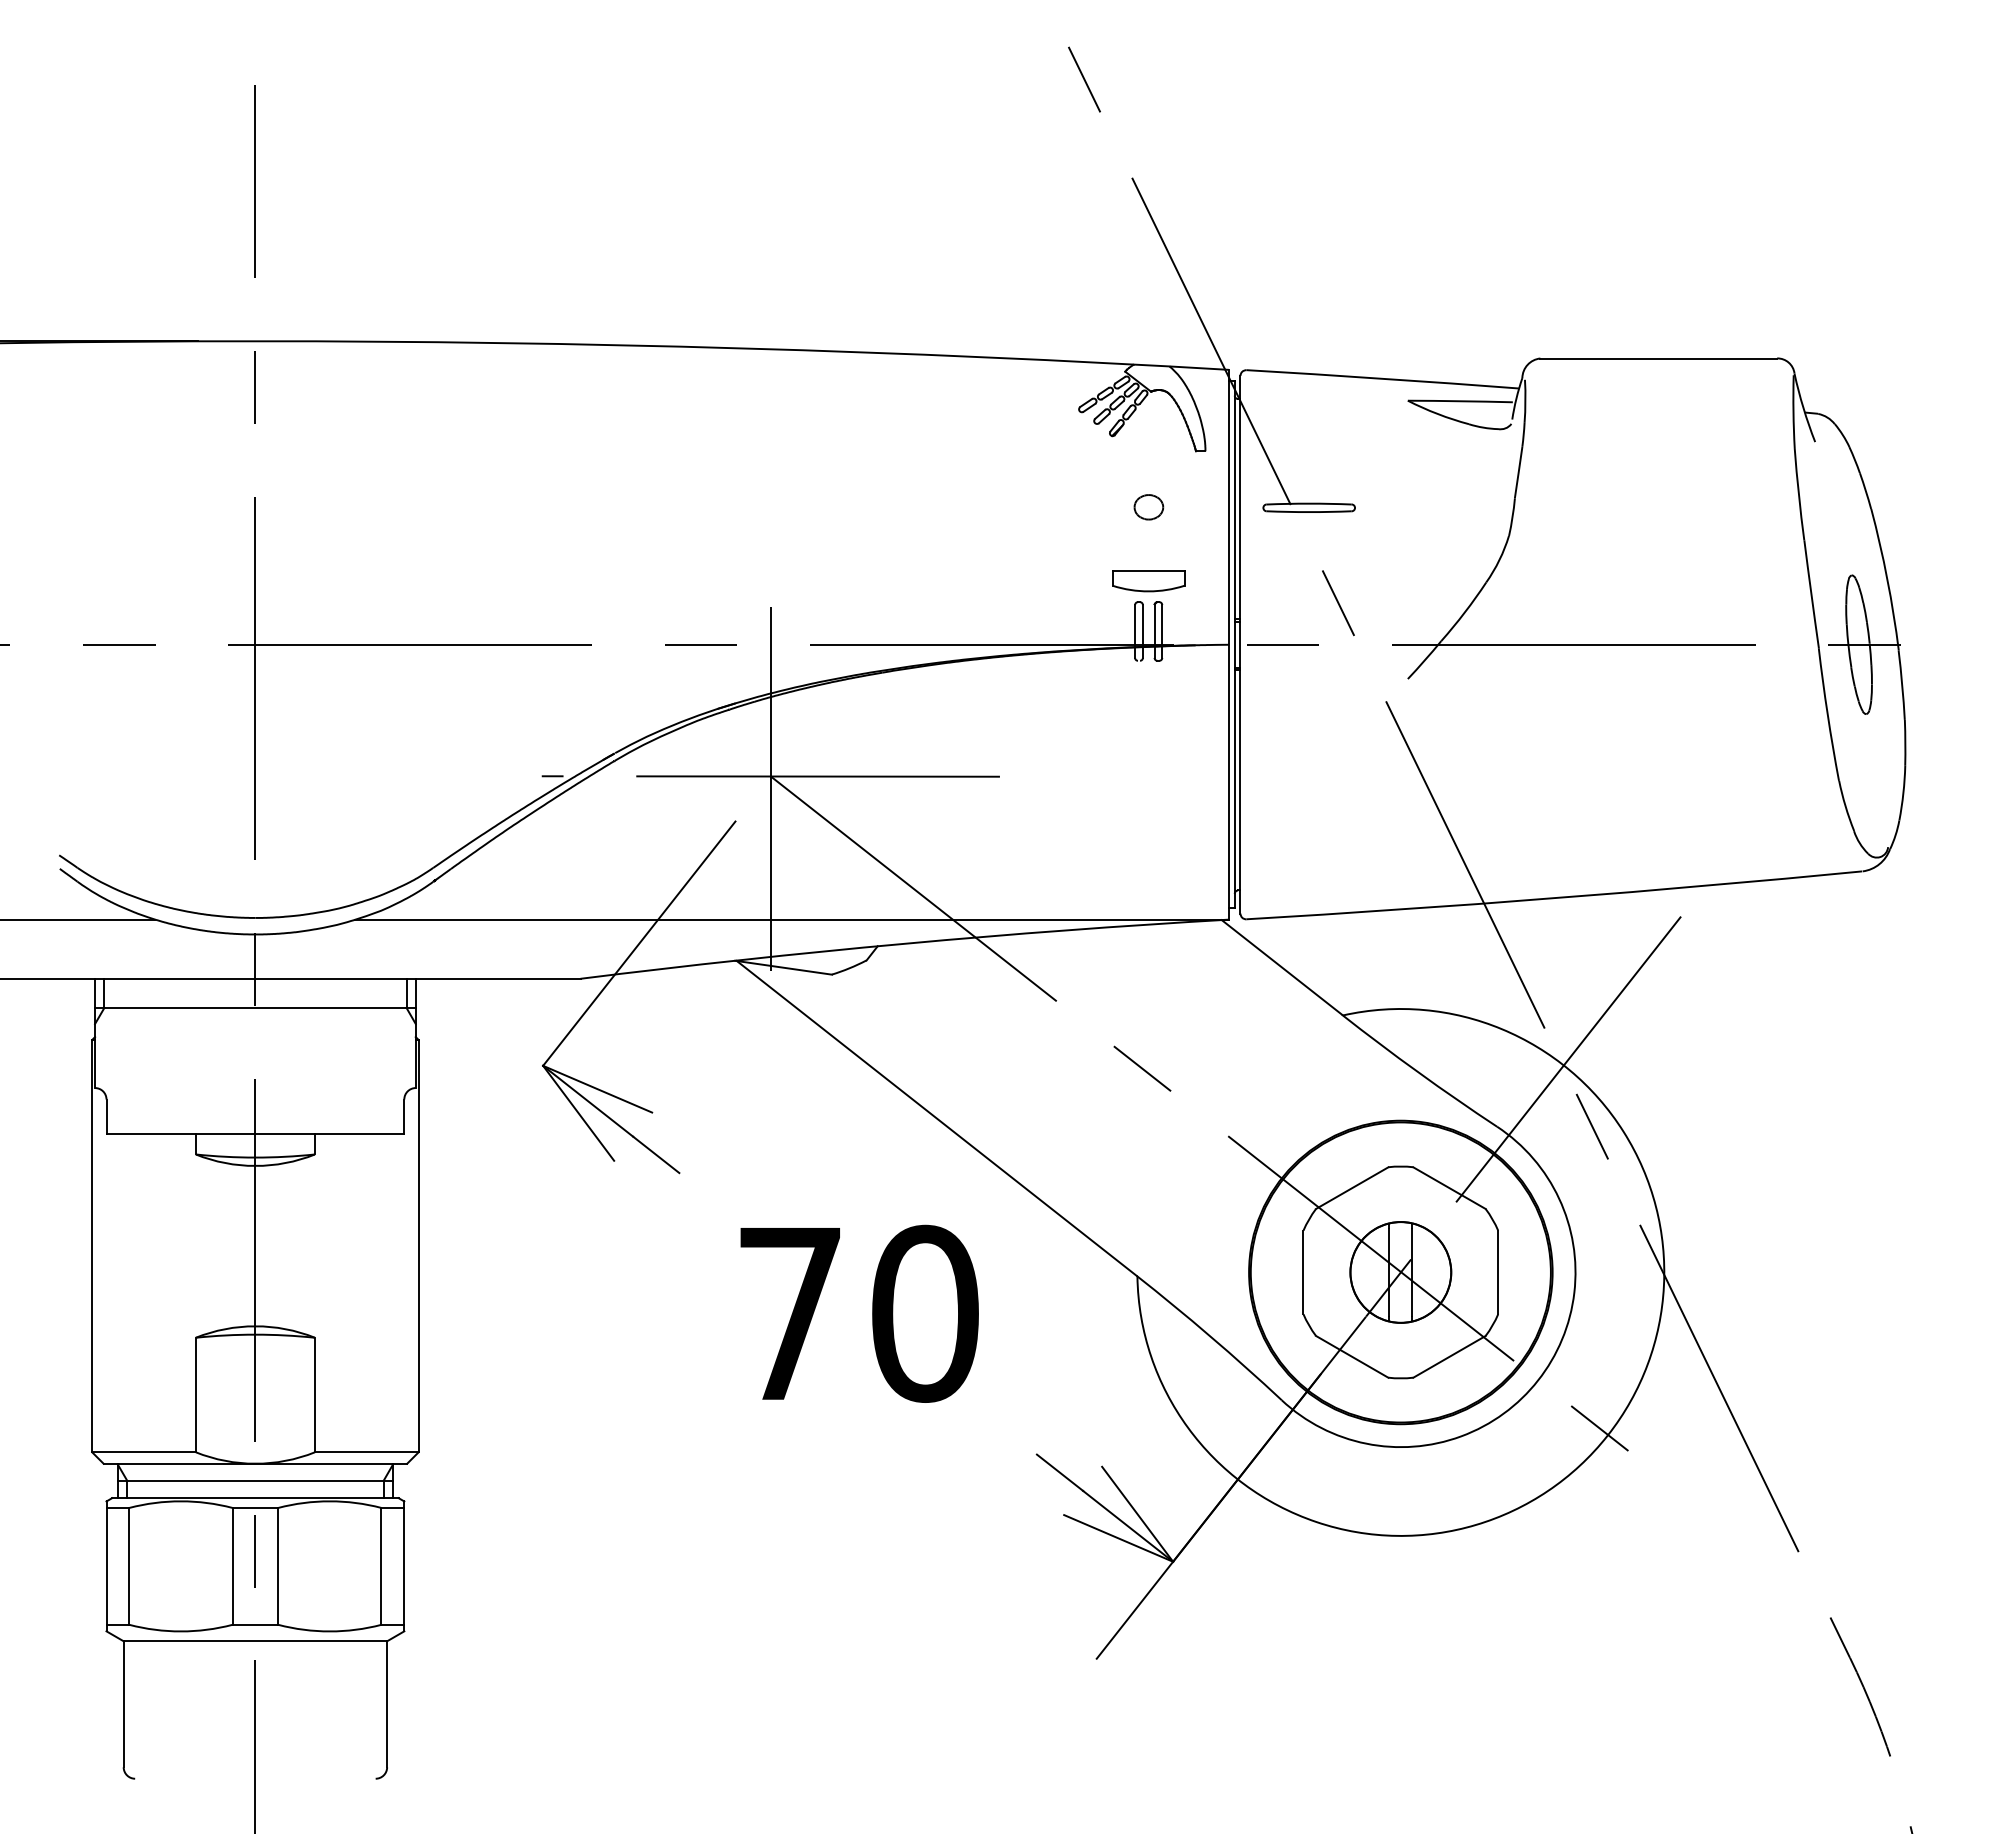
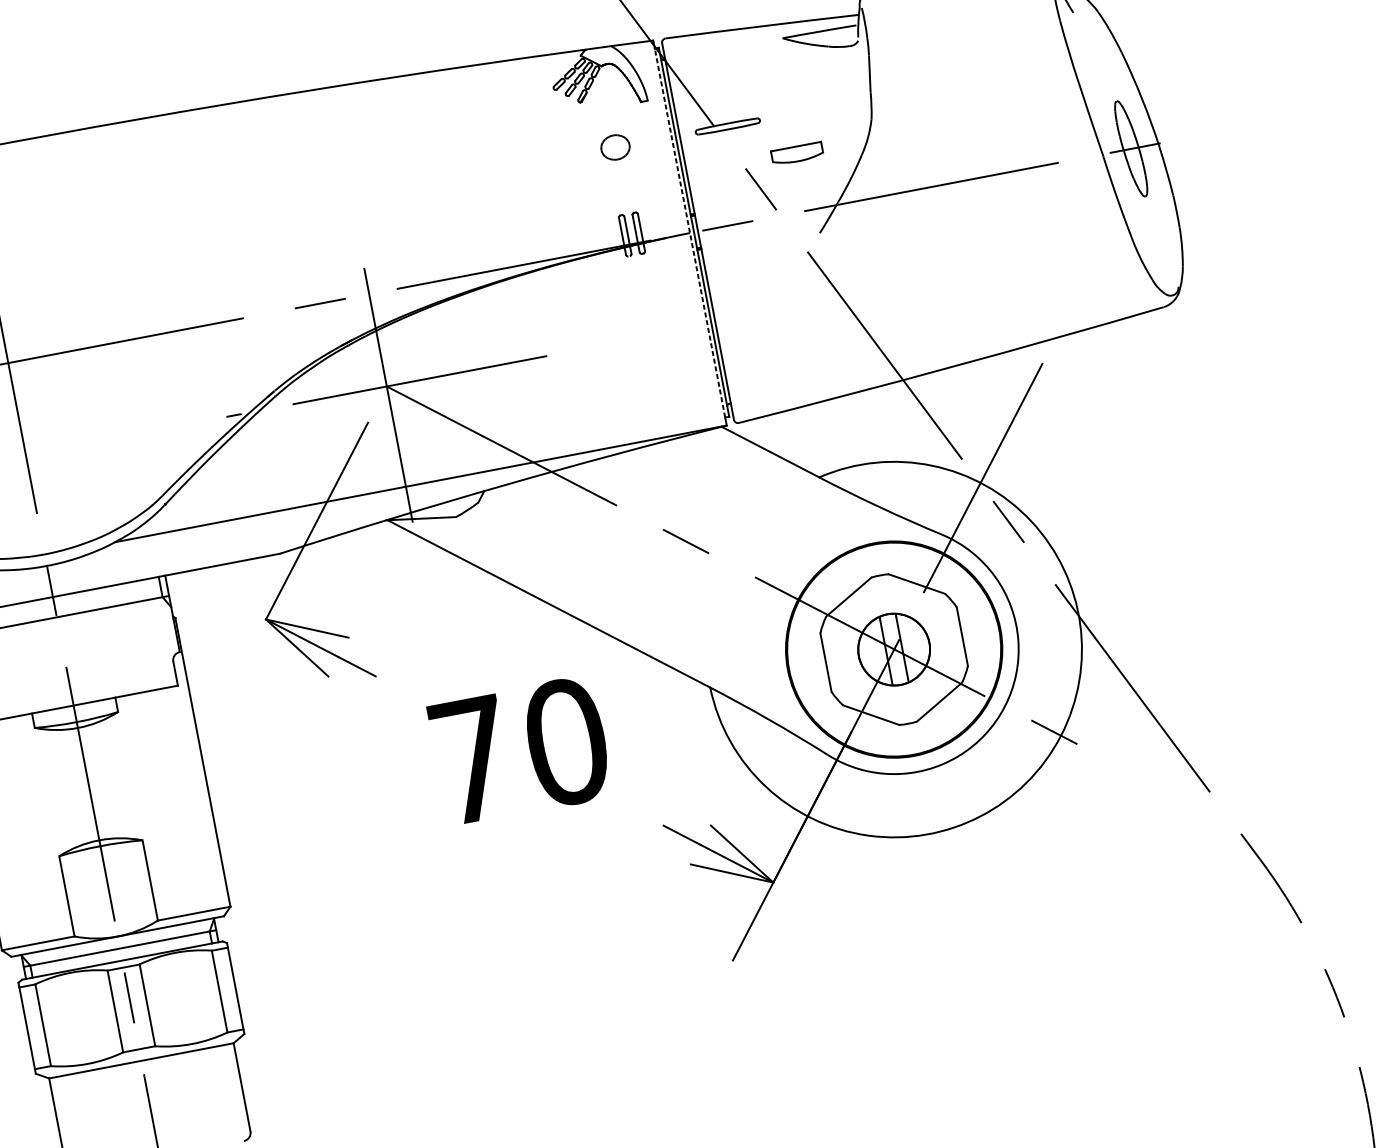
part: (1148, 507) -> (615, 147), size x1.4
part: (1148, 581) -> (797, 154), moved
line: (1229, 644) -> (690, 232), solid -> dashed

